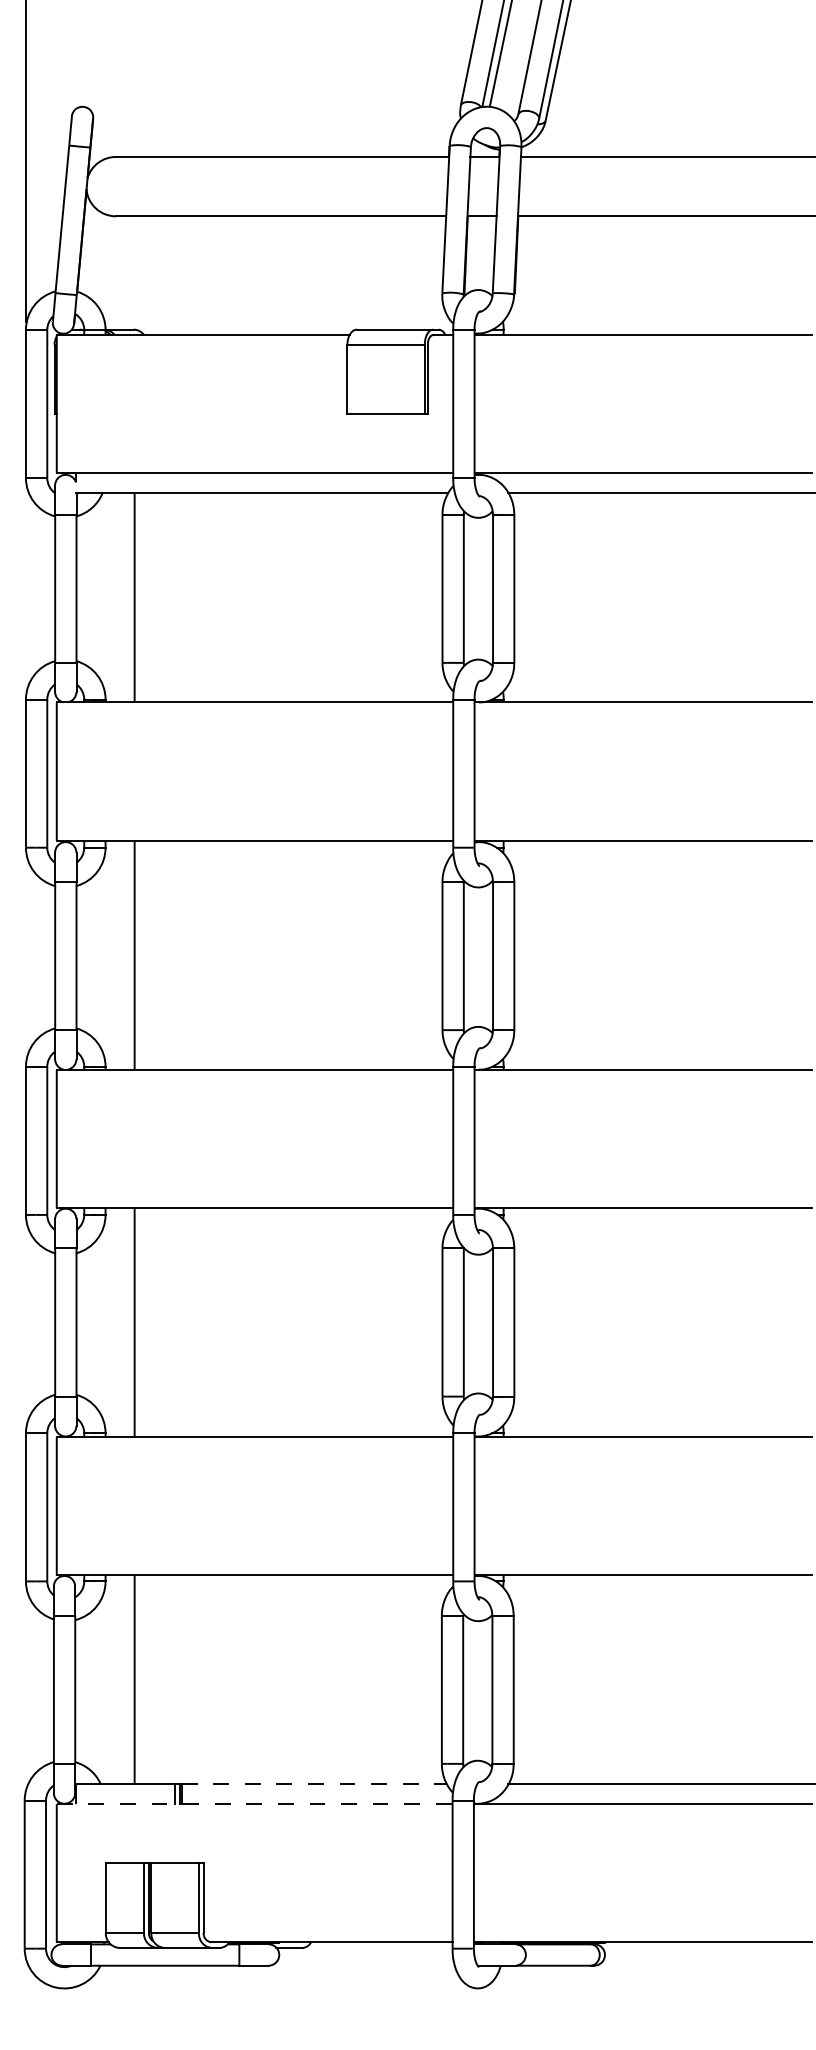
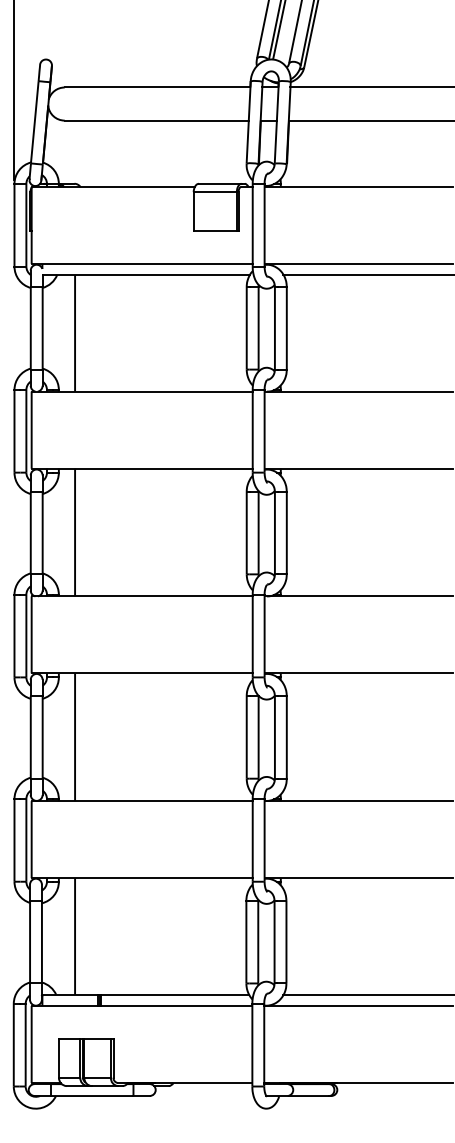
line: (314, 1783) -> (175, 994), dashed -> solid
line: (255, 1803) -> (142, 1005), dashed -> solid

